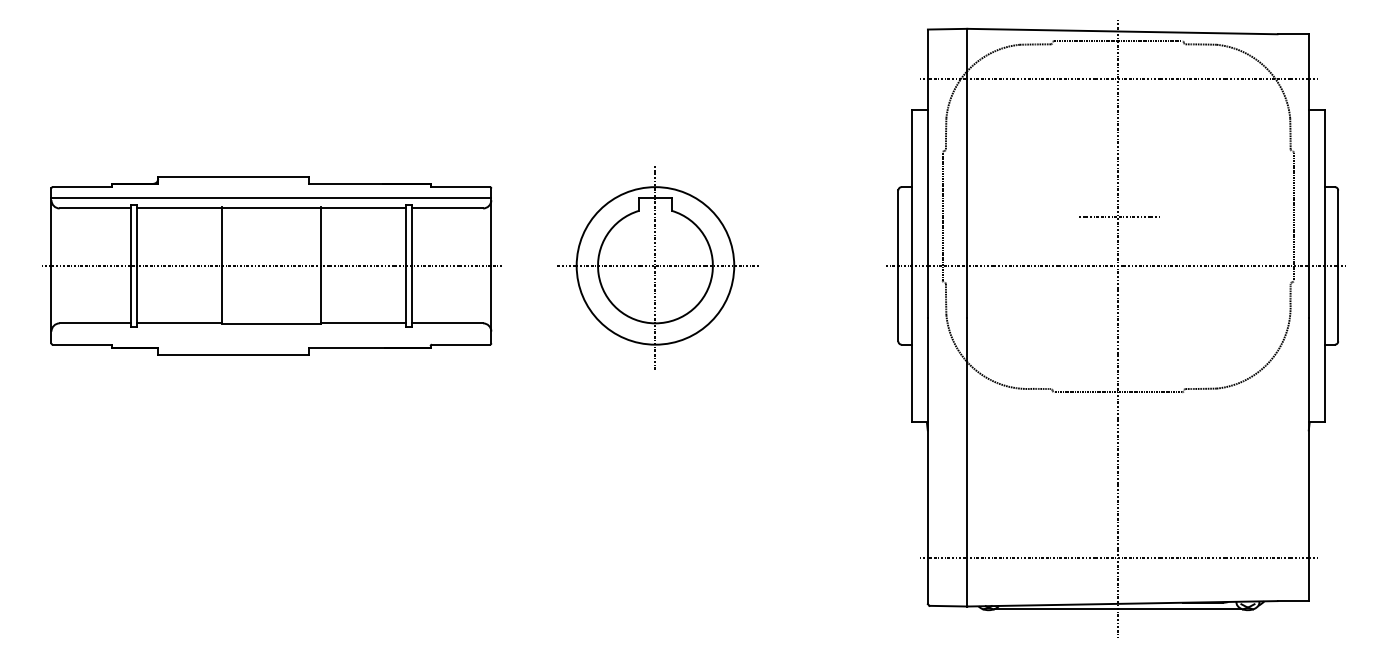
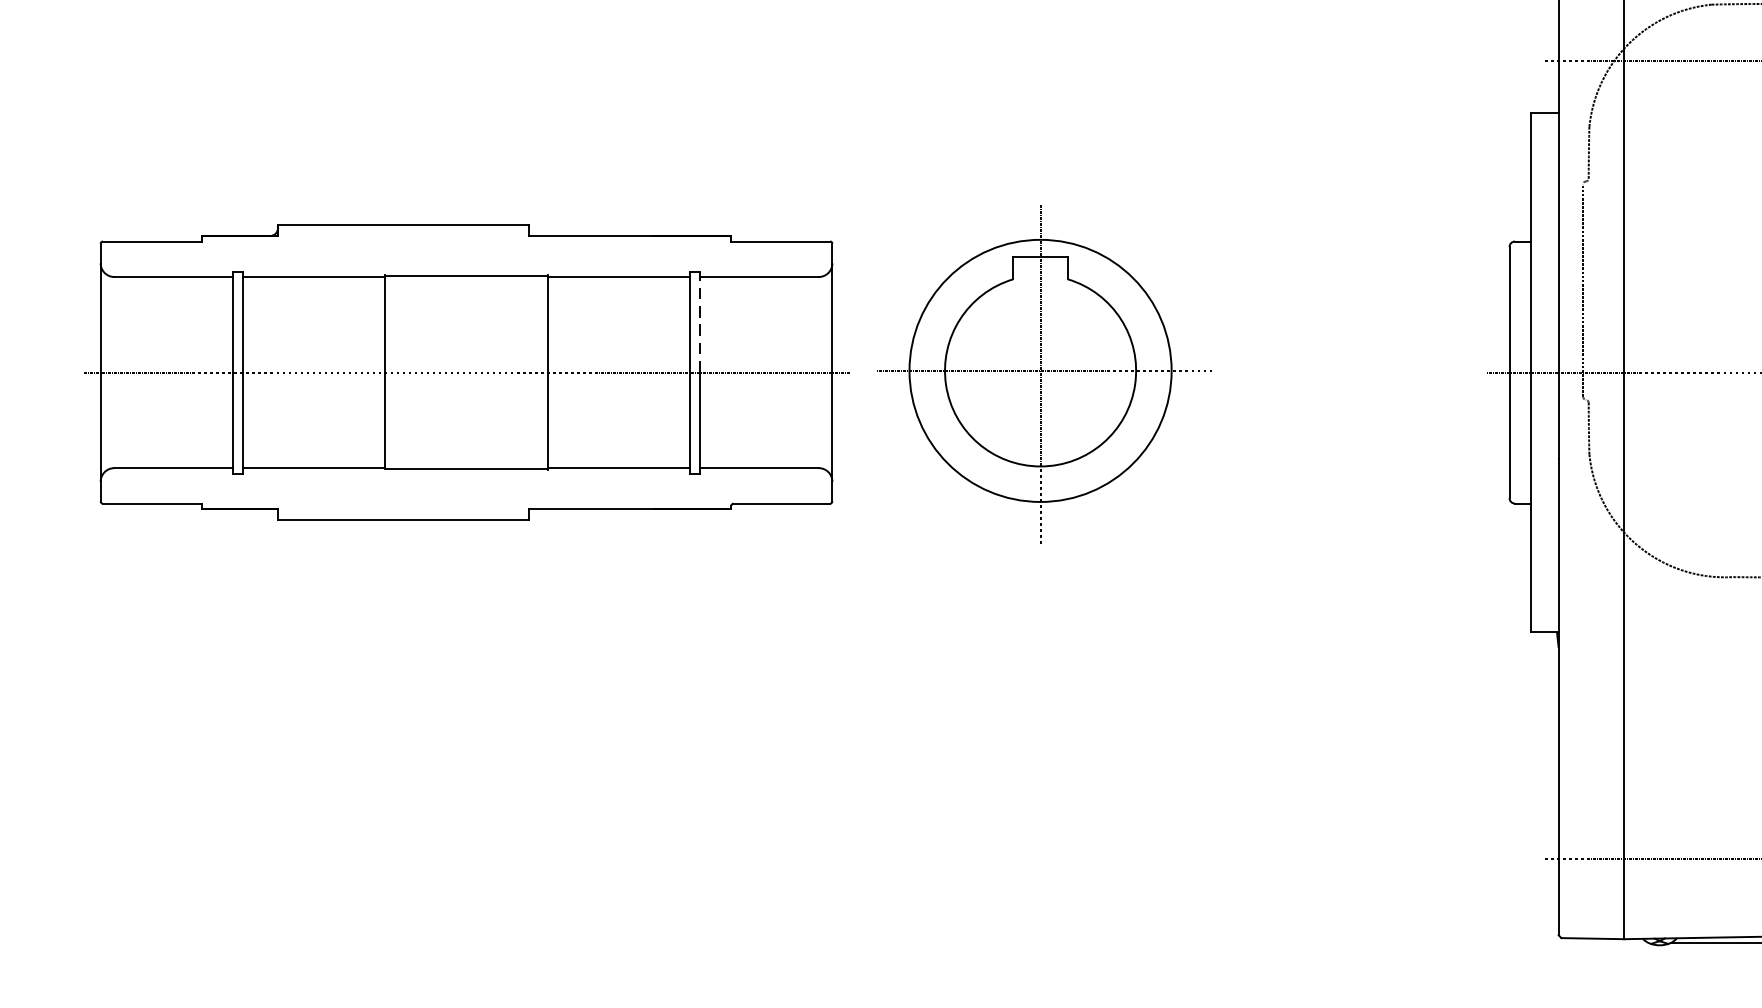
line: (271, 197) -> (466, 258), removed
line: (411, 235) -> (699, 321), solid -> dashed
part: (657, 267) -> (1043, 373), moved

